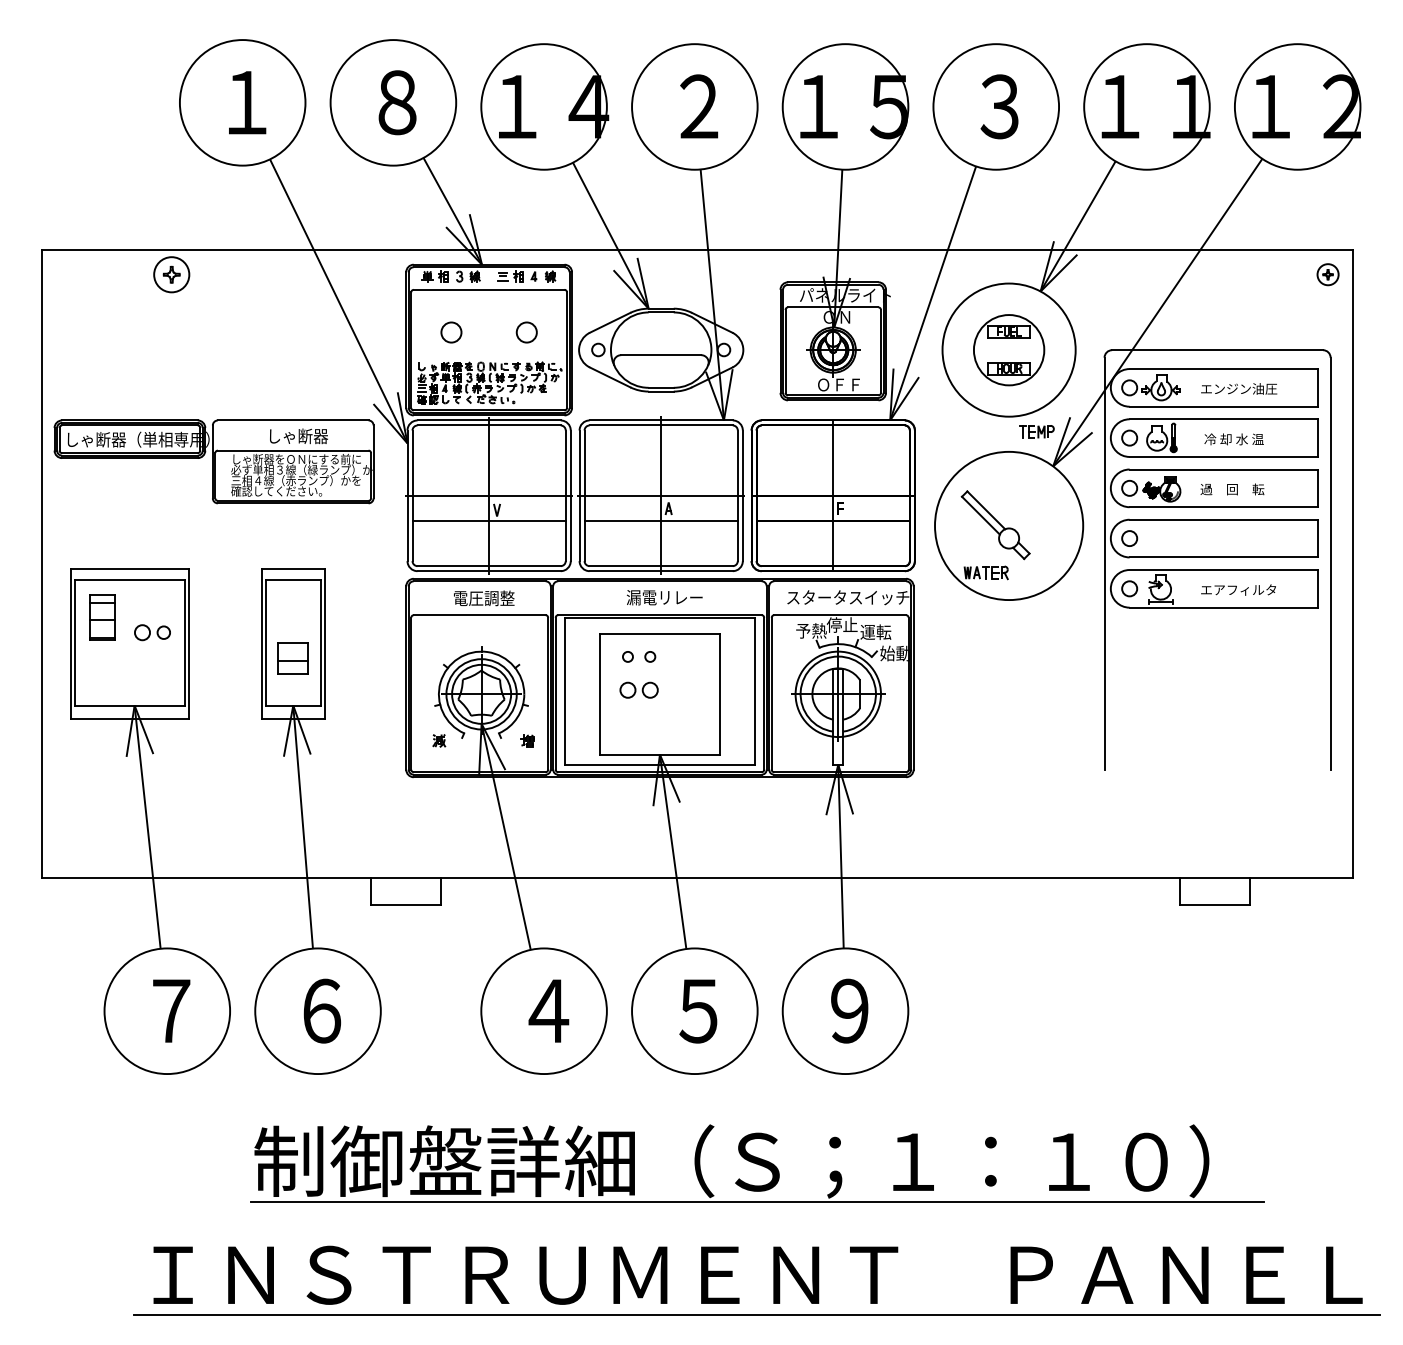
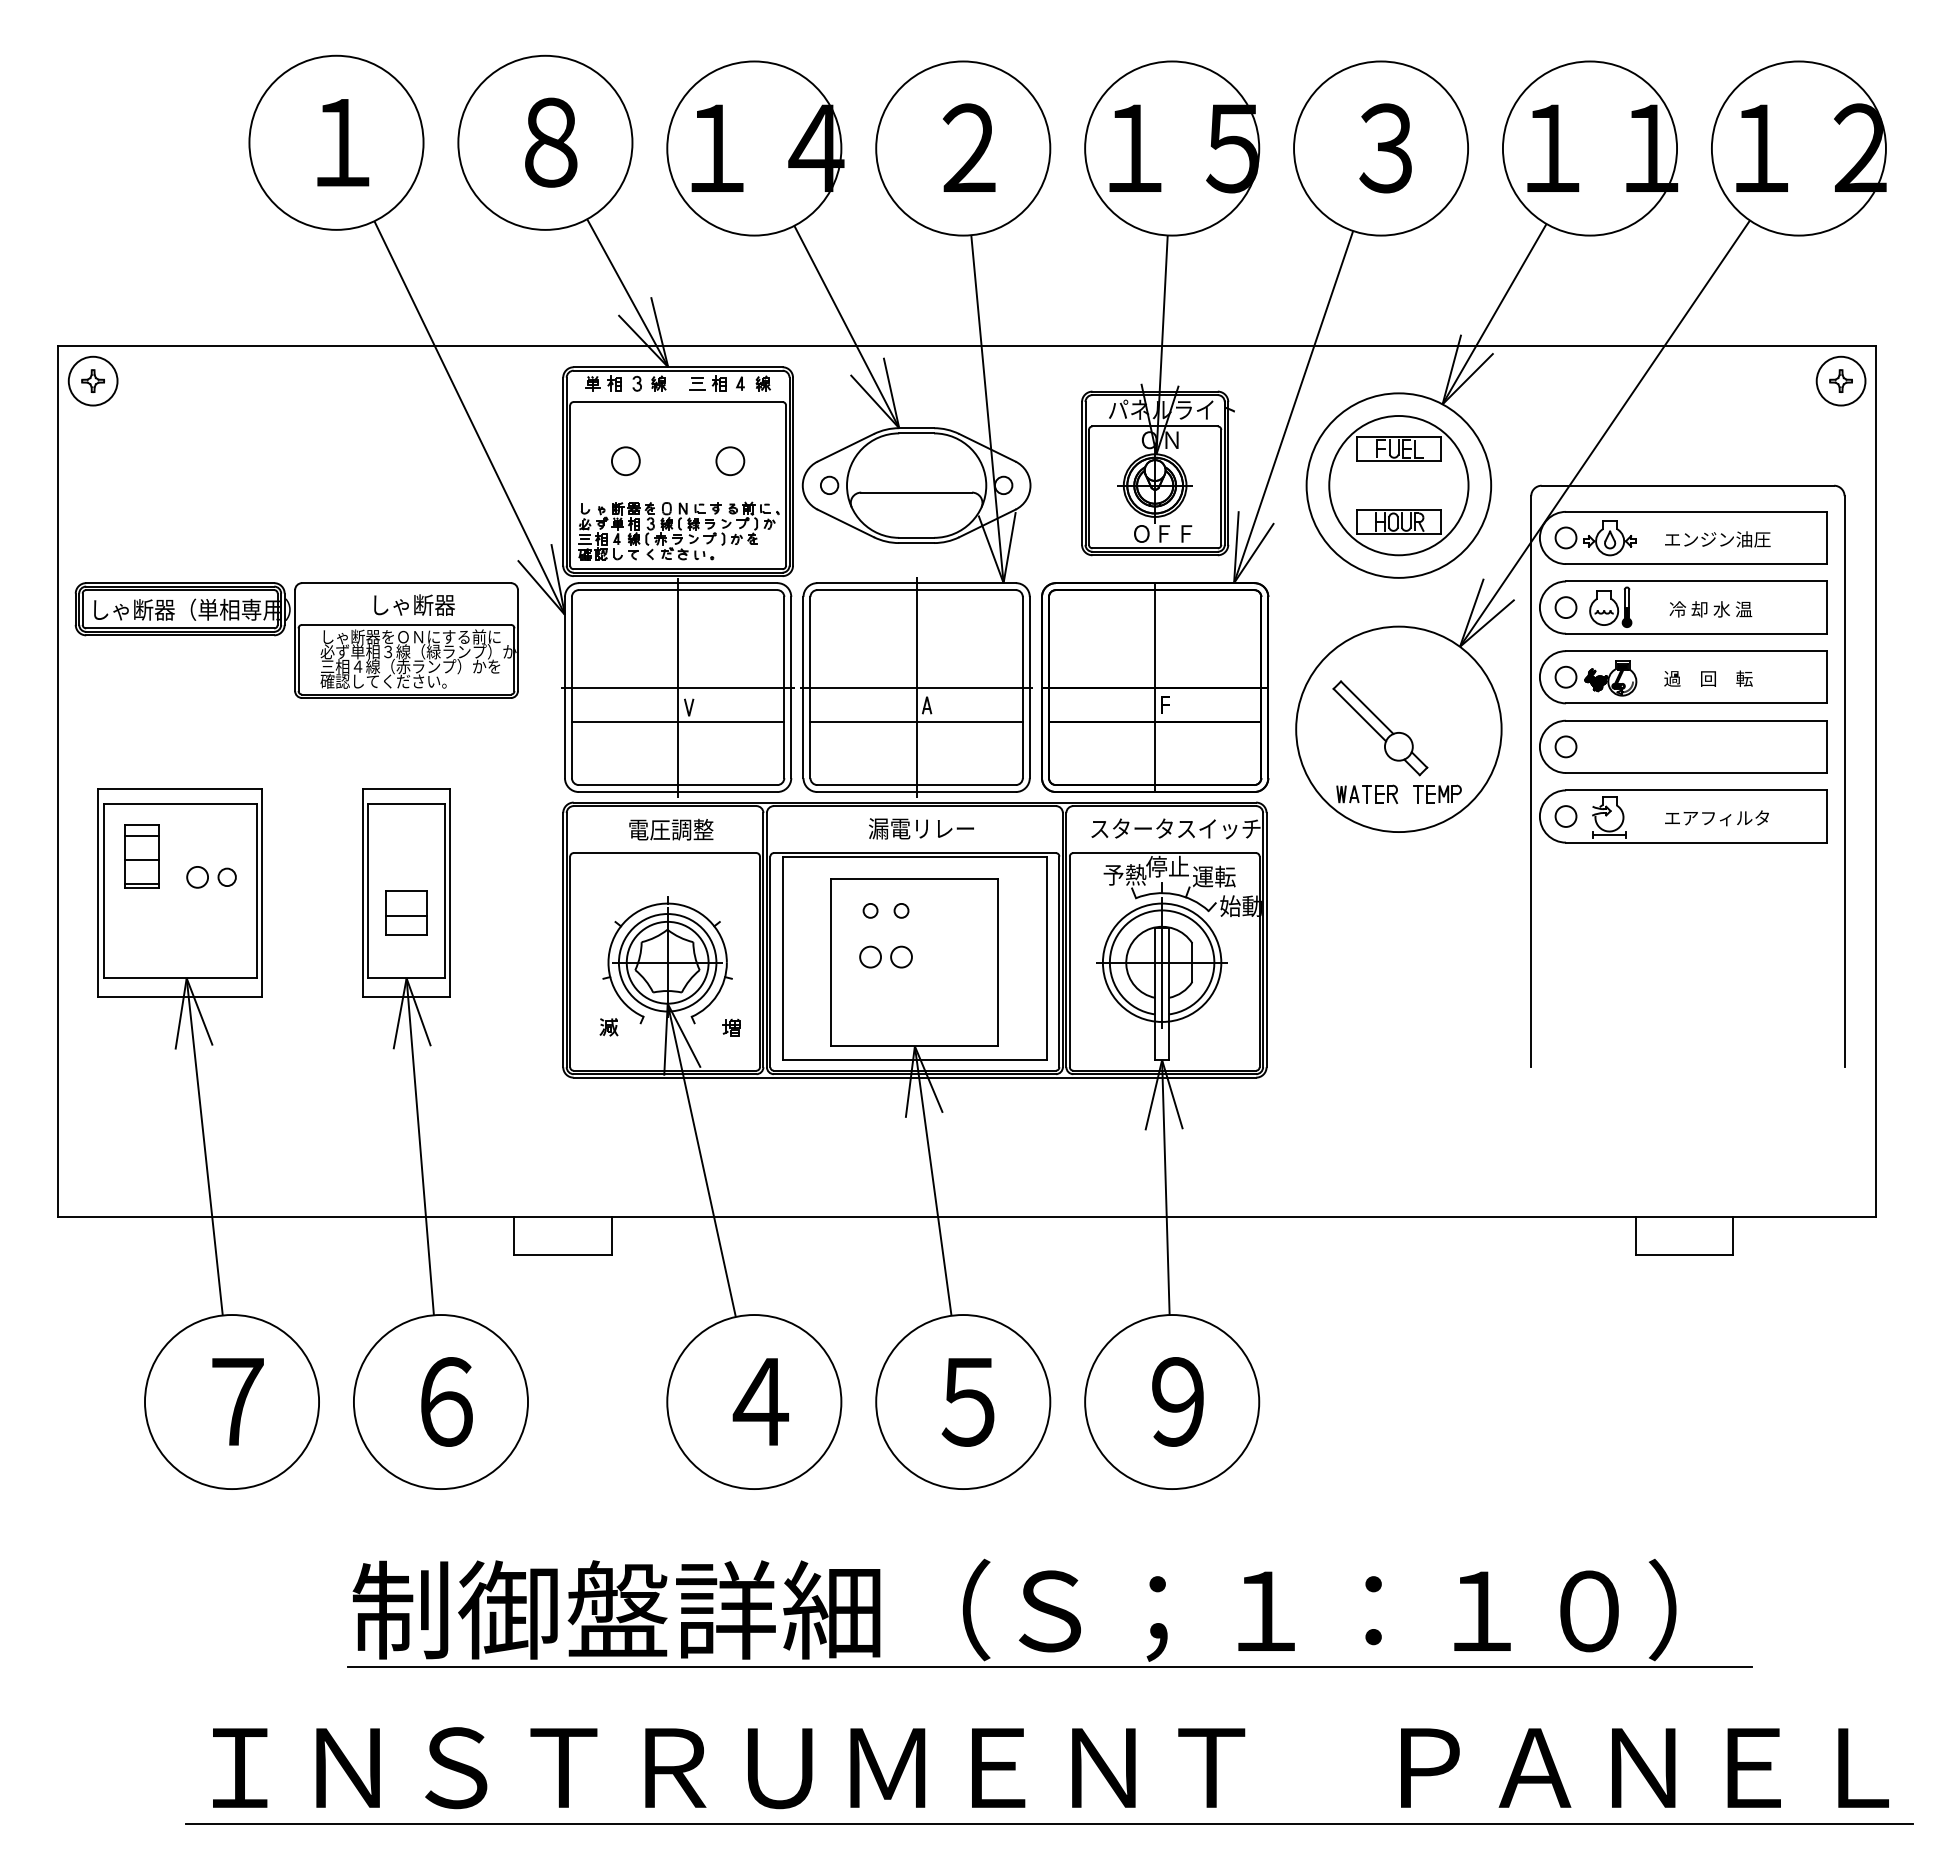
part: (171, 274) -> (92, 380), moved
part: (1327, 274) -> (1840, 380), size x1.67
part: (1008, 350) -> (1398, 485), size x1.43
part: (1036, 431) -> (1437, 793), moved

